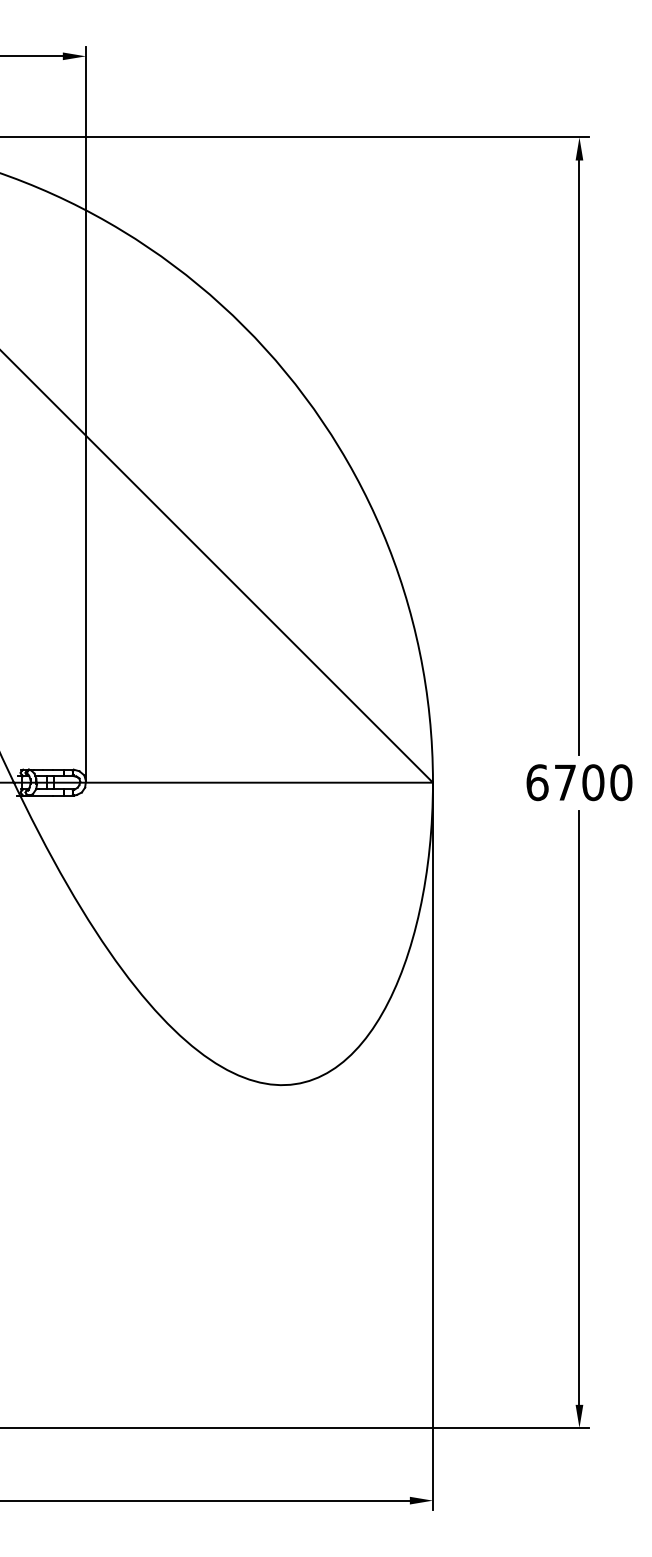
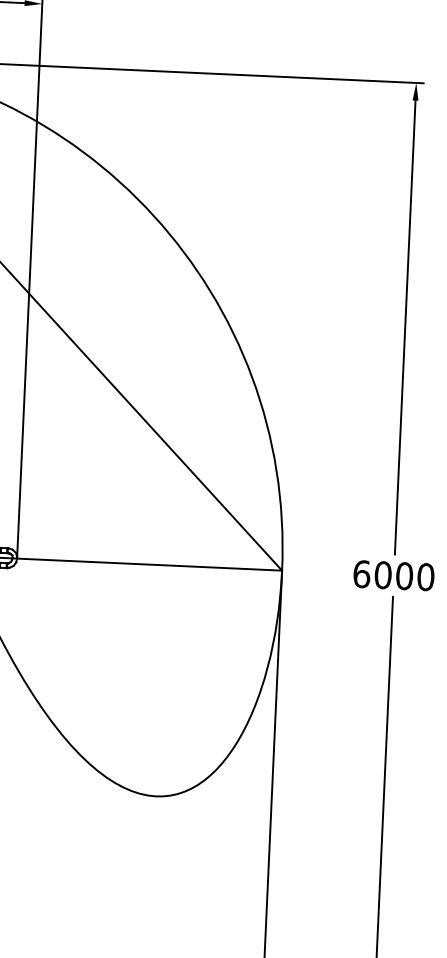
text: (565, 782) -> (383, 575), 6700 -> 6000

